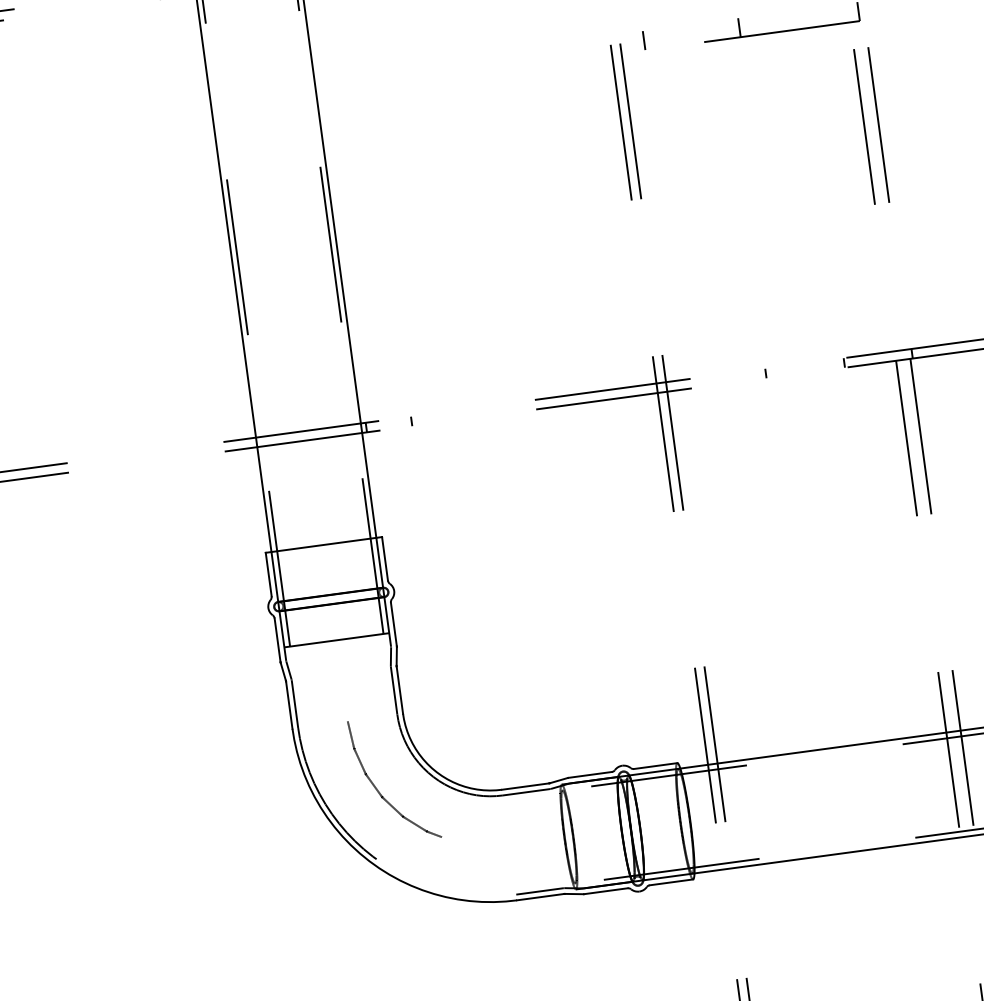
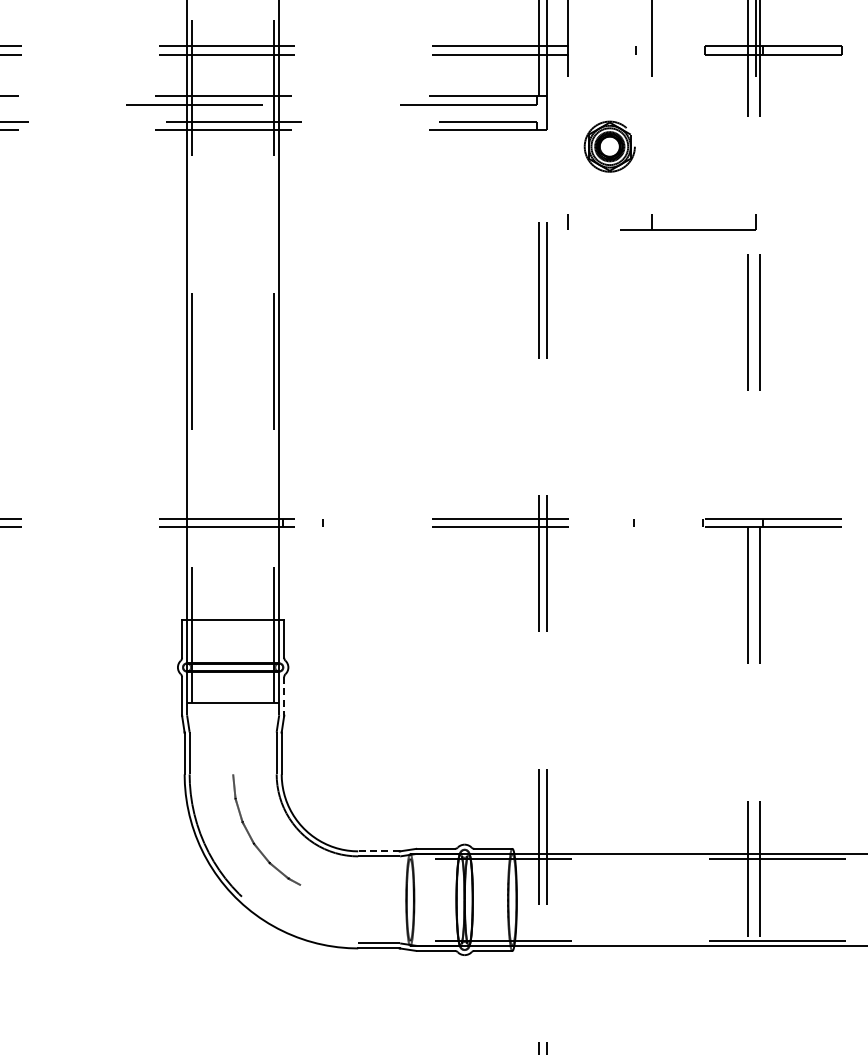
line: (394, 624) -> (284, 696), solid -> dashed
line: (525, 786) -> (378, 851), solid -> dashed

